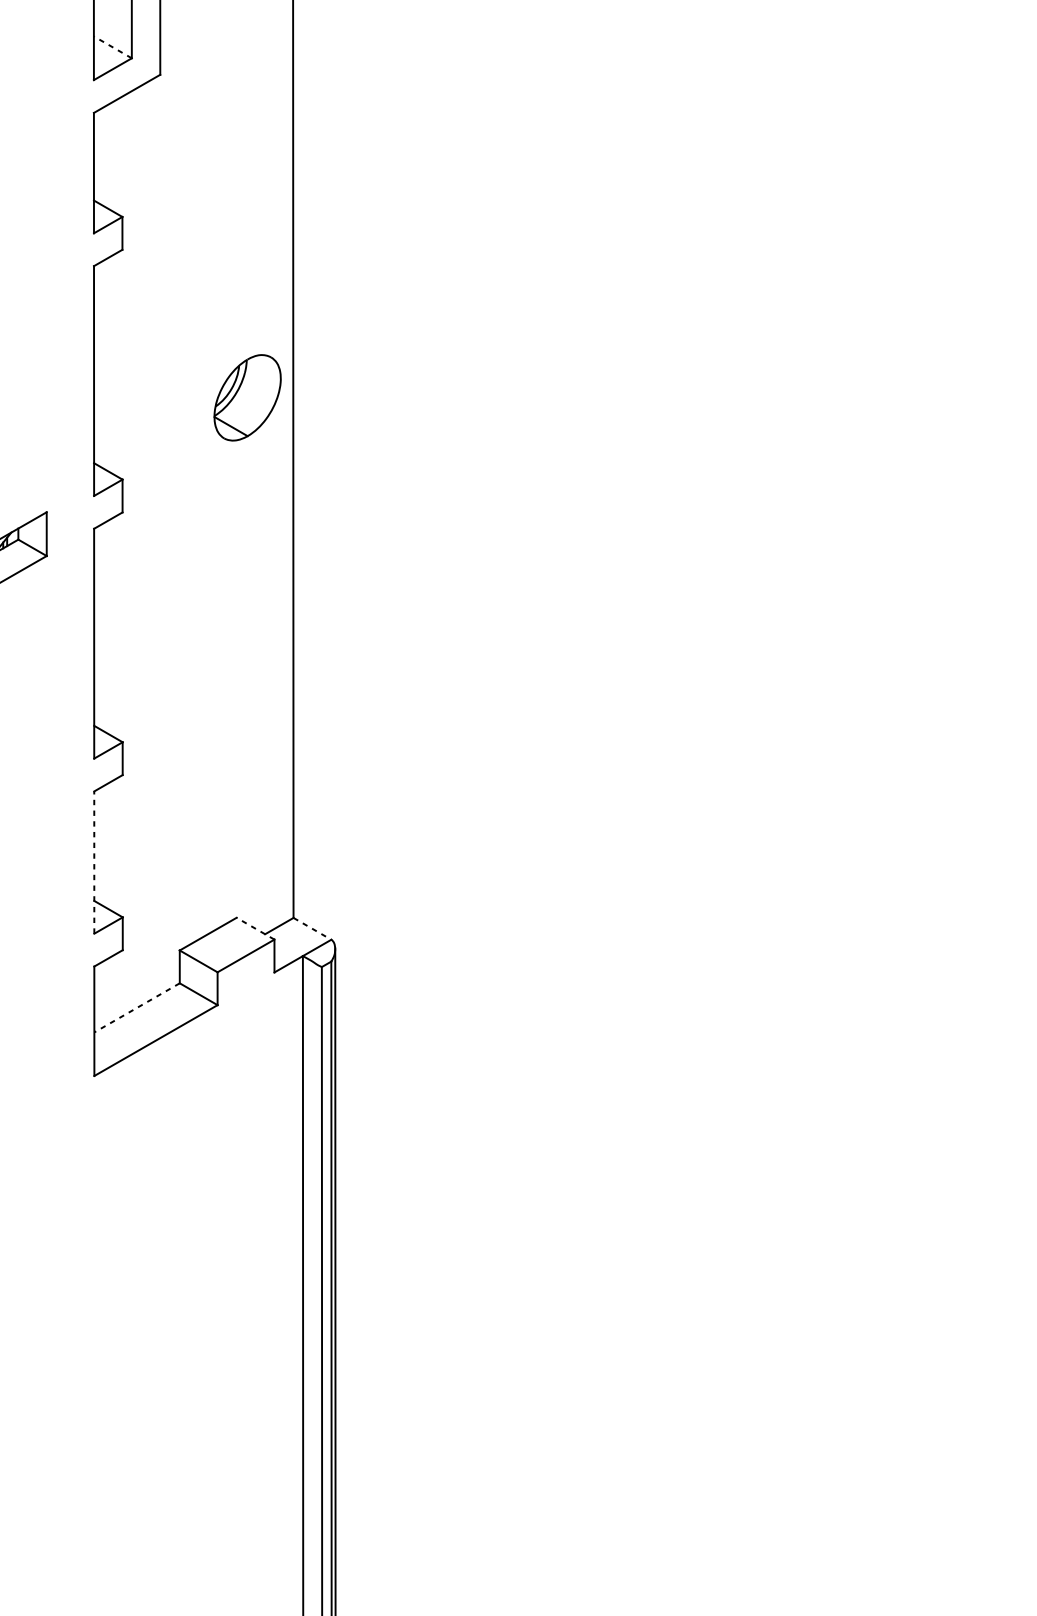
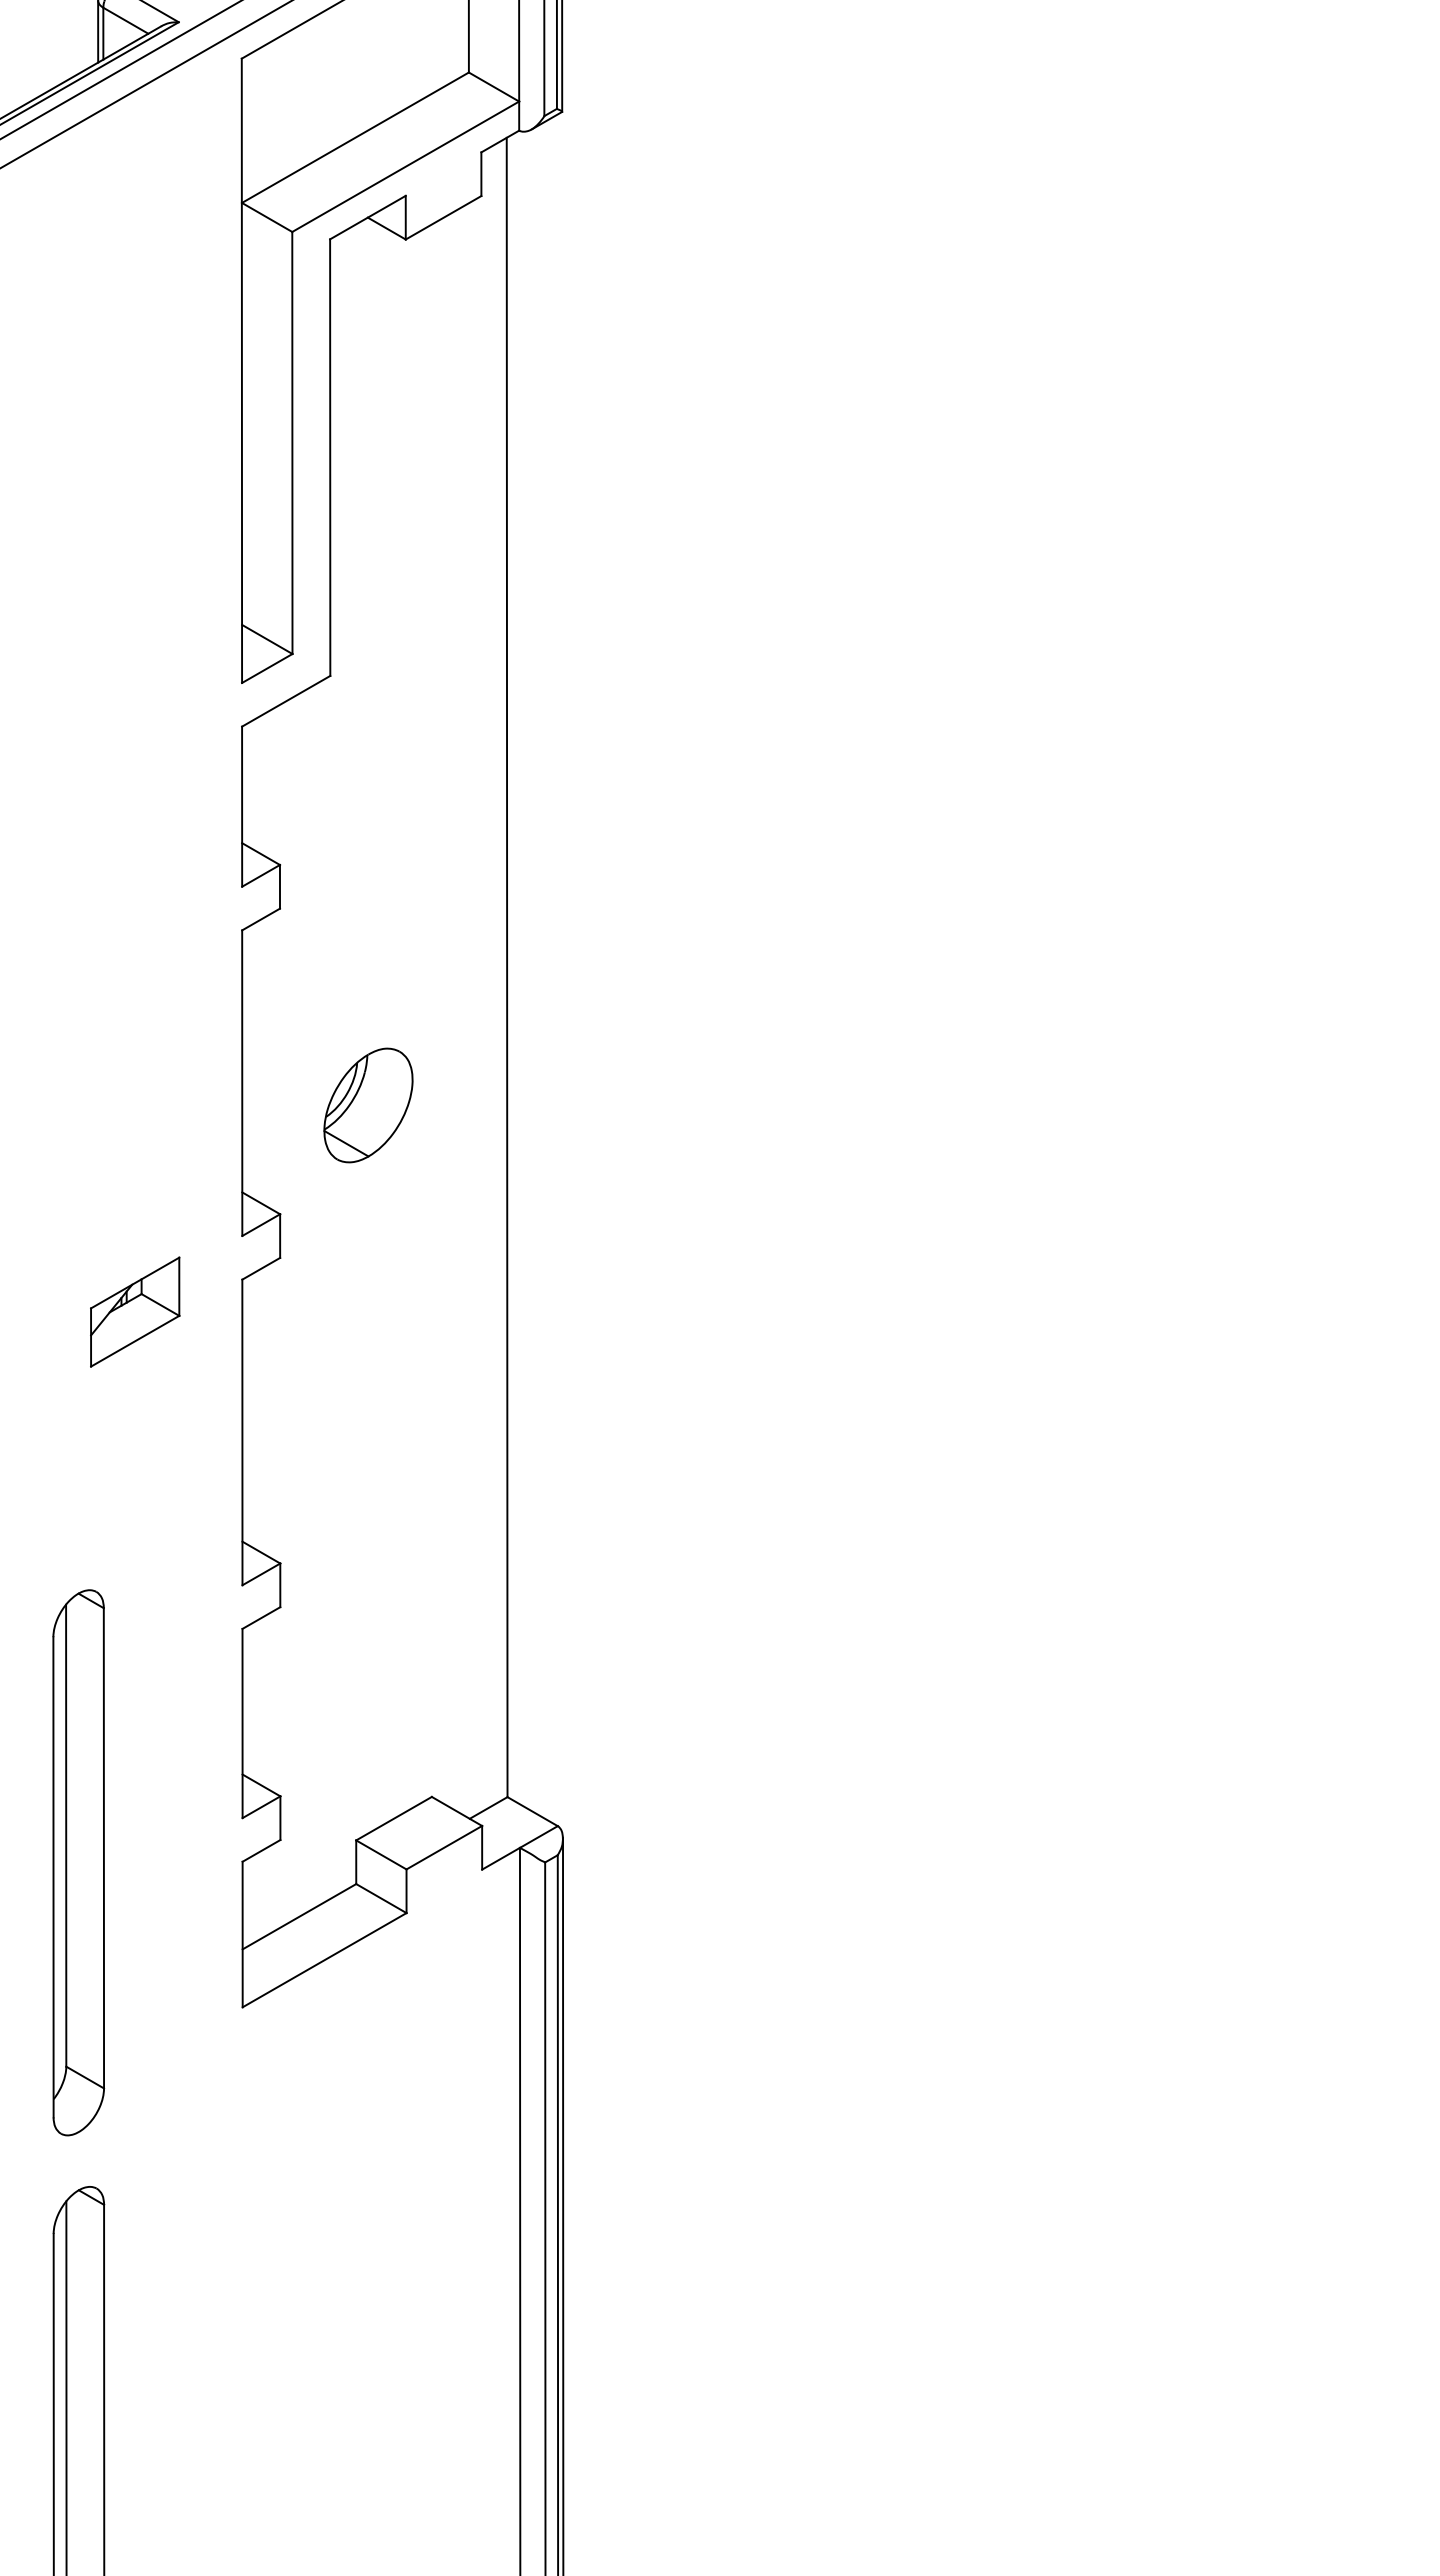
line: (112, 47) -> (266, 639), dashed -> solid
part: (247, 397) -> (368, 1105), moved
line: (94, 862) -> (242, 1723), dashed -> solid
line: (255, 928) -> (456, 1811), dashed -> solid
line: (313, 928) -> (533, 1811), dashed -> solid
line: (137, 1007) -> (299, 1916), dashed -> solid

